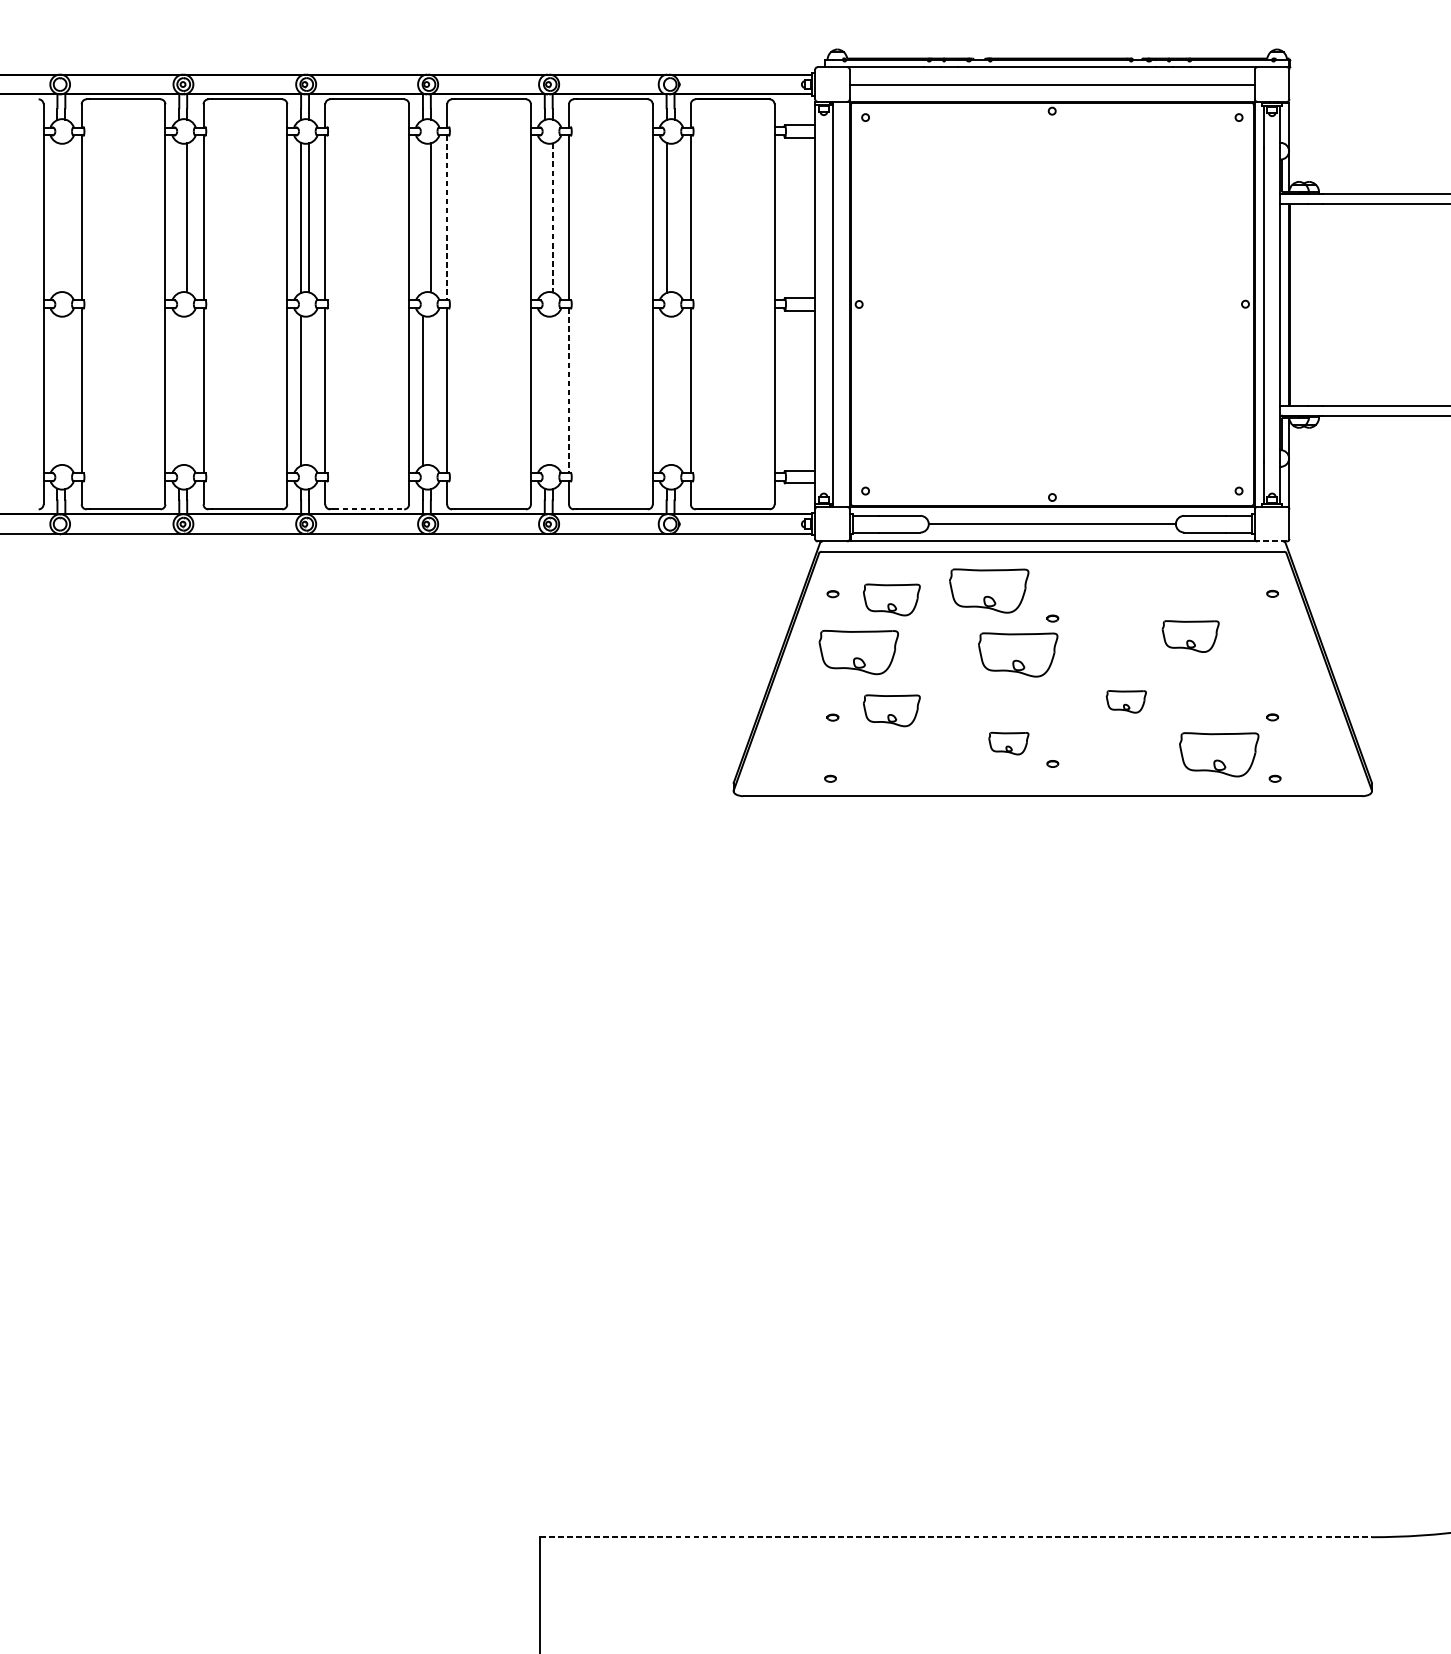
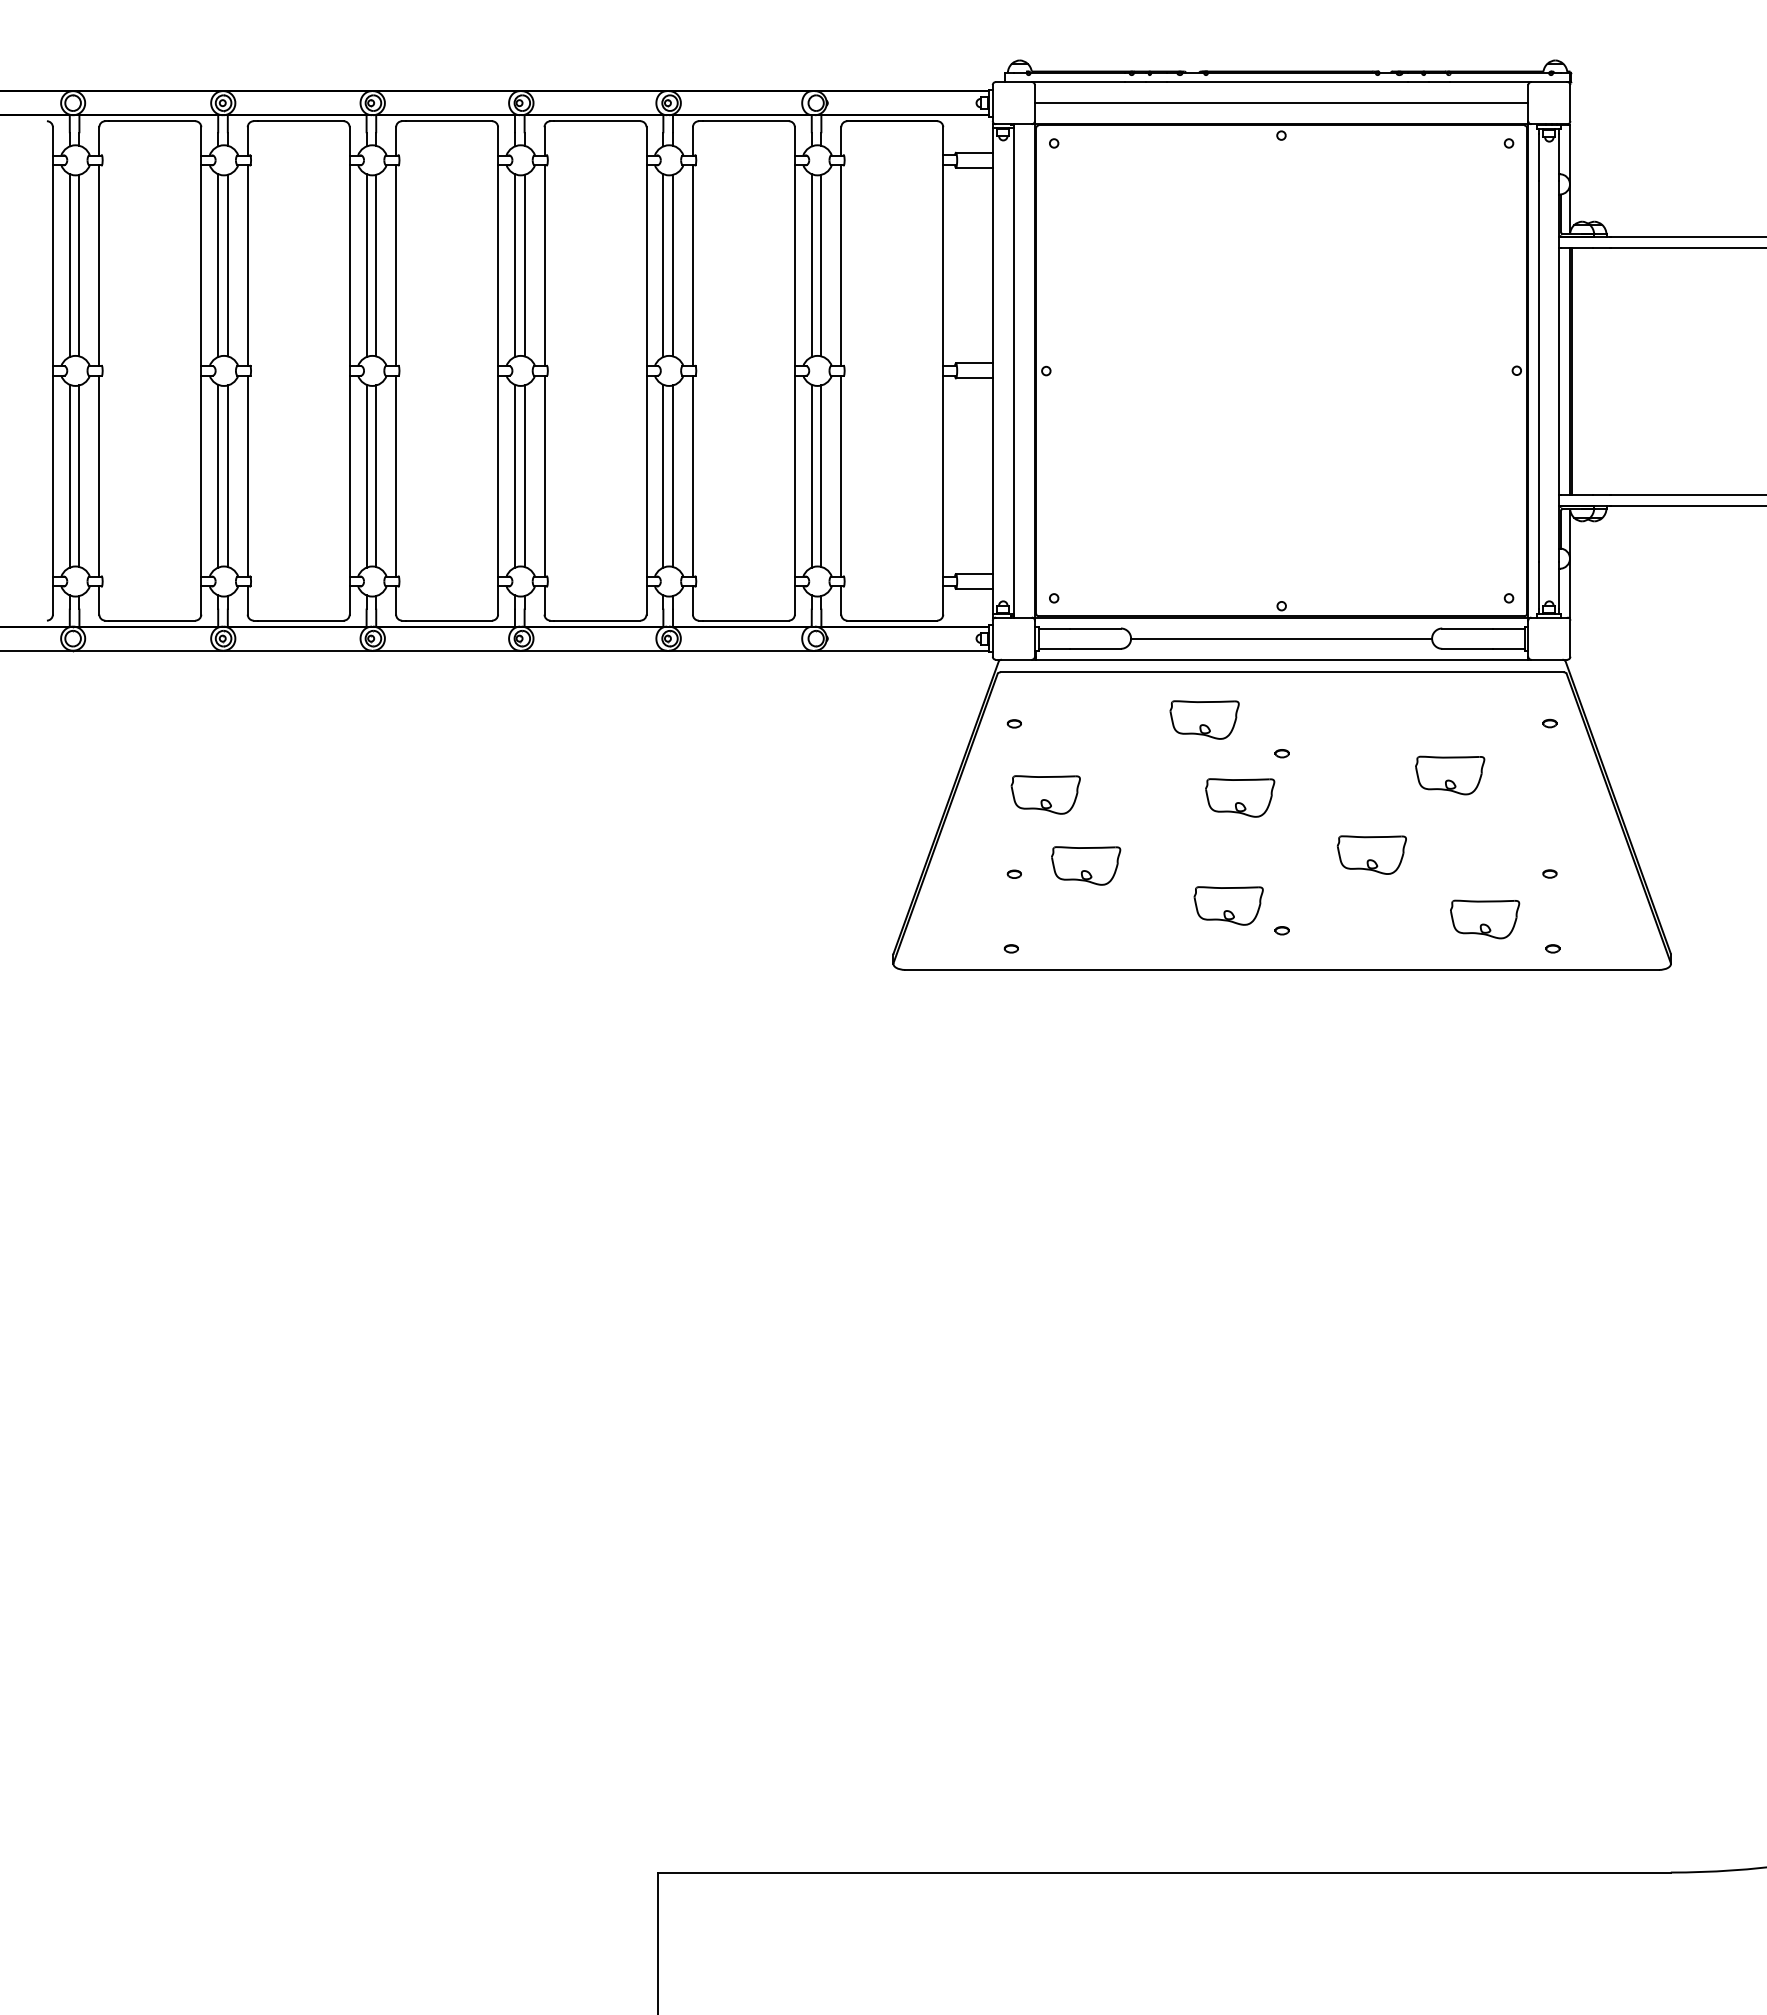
line: (57, 217) -> (69, 265), added
line: (65, 217) -> (79, 265), added
line: (179, 217) -> (218, 265), added
line: (422, 217) -> (514, 265), added
line: (544, 217) -> (663, 265), added
line: (553, 217) -> (673, 265), dashed -> solid
line: (674, 217) -> (821, 265), added
line: (447, 218) -> (544, 266), dashed -> solid
line: (57, 390) -> (69, 475), added
line: (65, 390) -> (79, 475), added
line: (179, 390) -> (218, 475), added
line: (186, 390) -> (227, 475), added
line: (309, 390) -> (376, 475), added
line: (430, 390) -> (524, 475), added
line: (544, 390) -> (663, 475), added
line: (553, 390) -> (673, 475), added
line: (666, 390) -> (811, 475), added
line: (674, 390) -> (821, 475), added
line: (568, 391) -> (692, 476), dashed -> solid
line: (369, 509) -> (449, 620), dashed -> solid
line: (1271, 541) -> (1548, 659), dashed -> solid
part: (989, 590) -> (1204, 719), size x0.71
part: (892, 599) -> (1086, 730), removed
part: (858, 652) -> (1045, 794), size x0.71
part: (1018, 654) -> (1240, 797), size x0.71
part: (1126, 701) -> (1371, 854), size x1.43
part: (1008, 743) -> (1228, 905), size x1.43
part: (1219, 754) -> (1485, 919), size x0.71
line: (956, 1537) -> (1164, 1872), dashed -> solid

